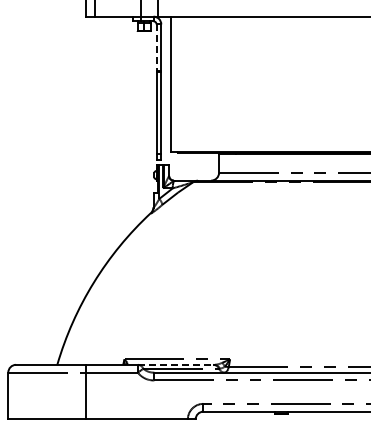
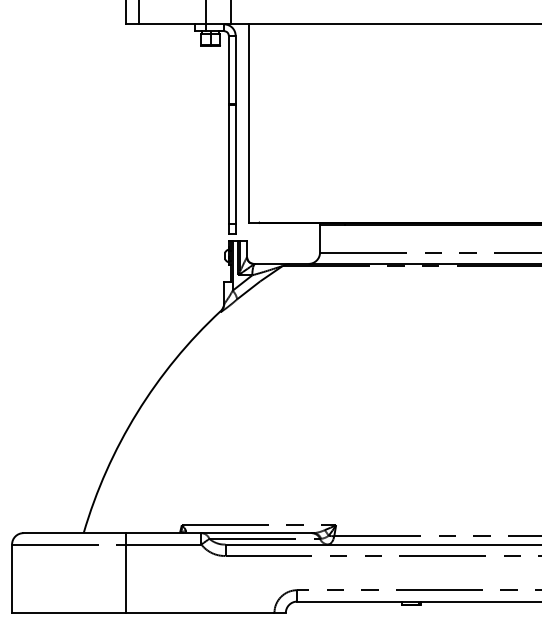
line: (156, 48) -> (228, 70), dashed -> solid
line: (175, 364) -> (256, 532), dashed -> solid

